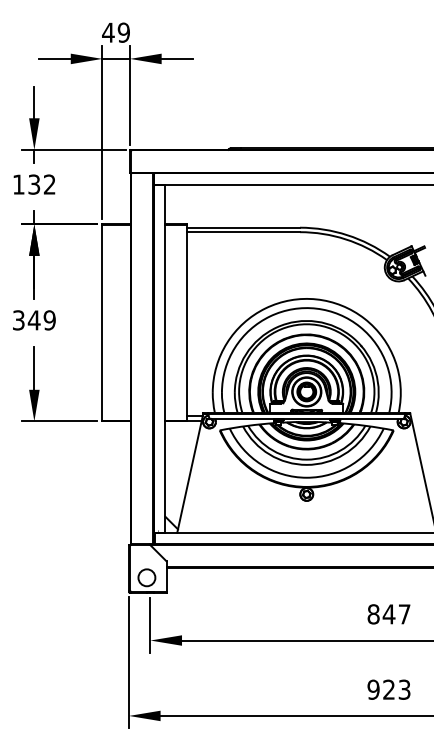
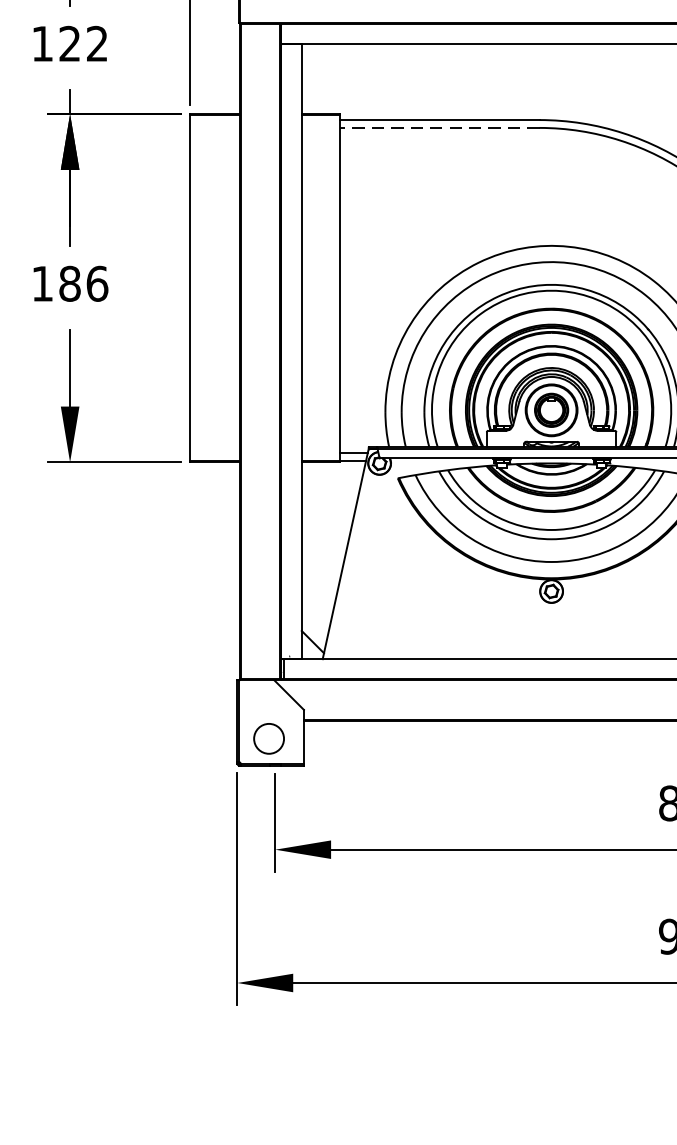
text: (34, 184) -> (70, 43), 132 -> 122
line: (243, 232) -> (439, 128), solid -> dashed
text: (34, 320) -> (70, 284), 349 -> 186

